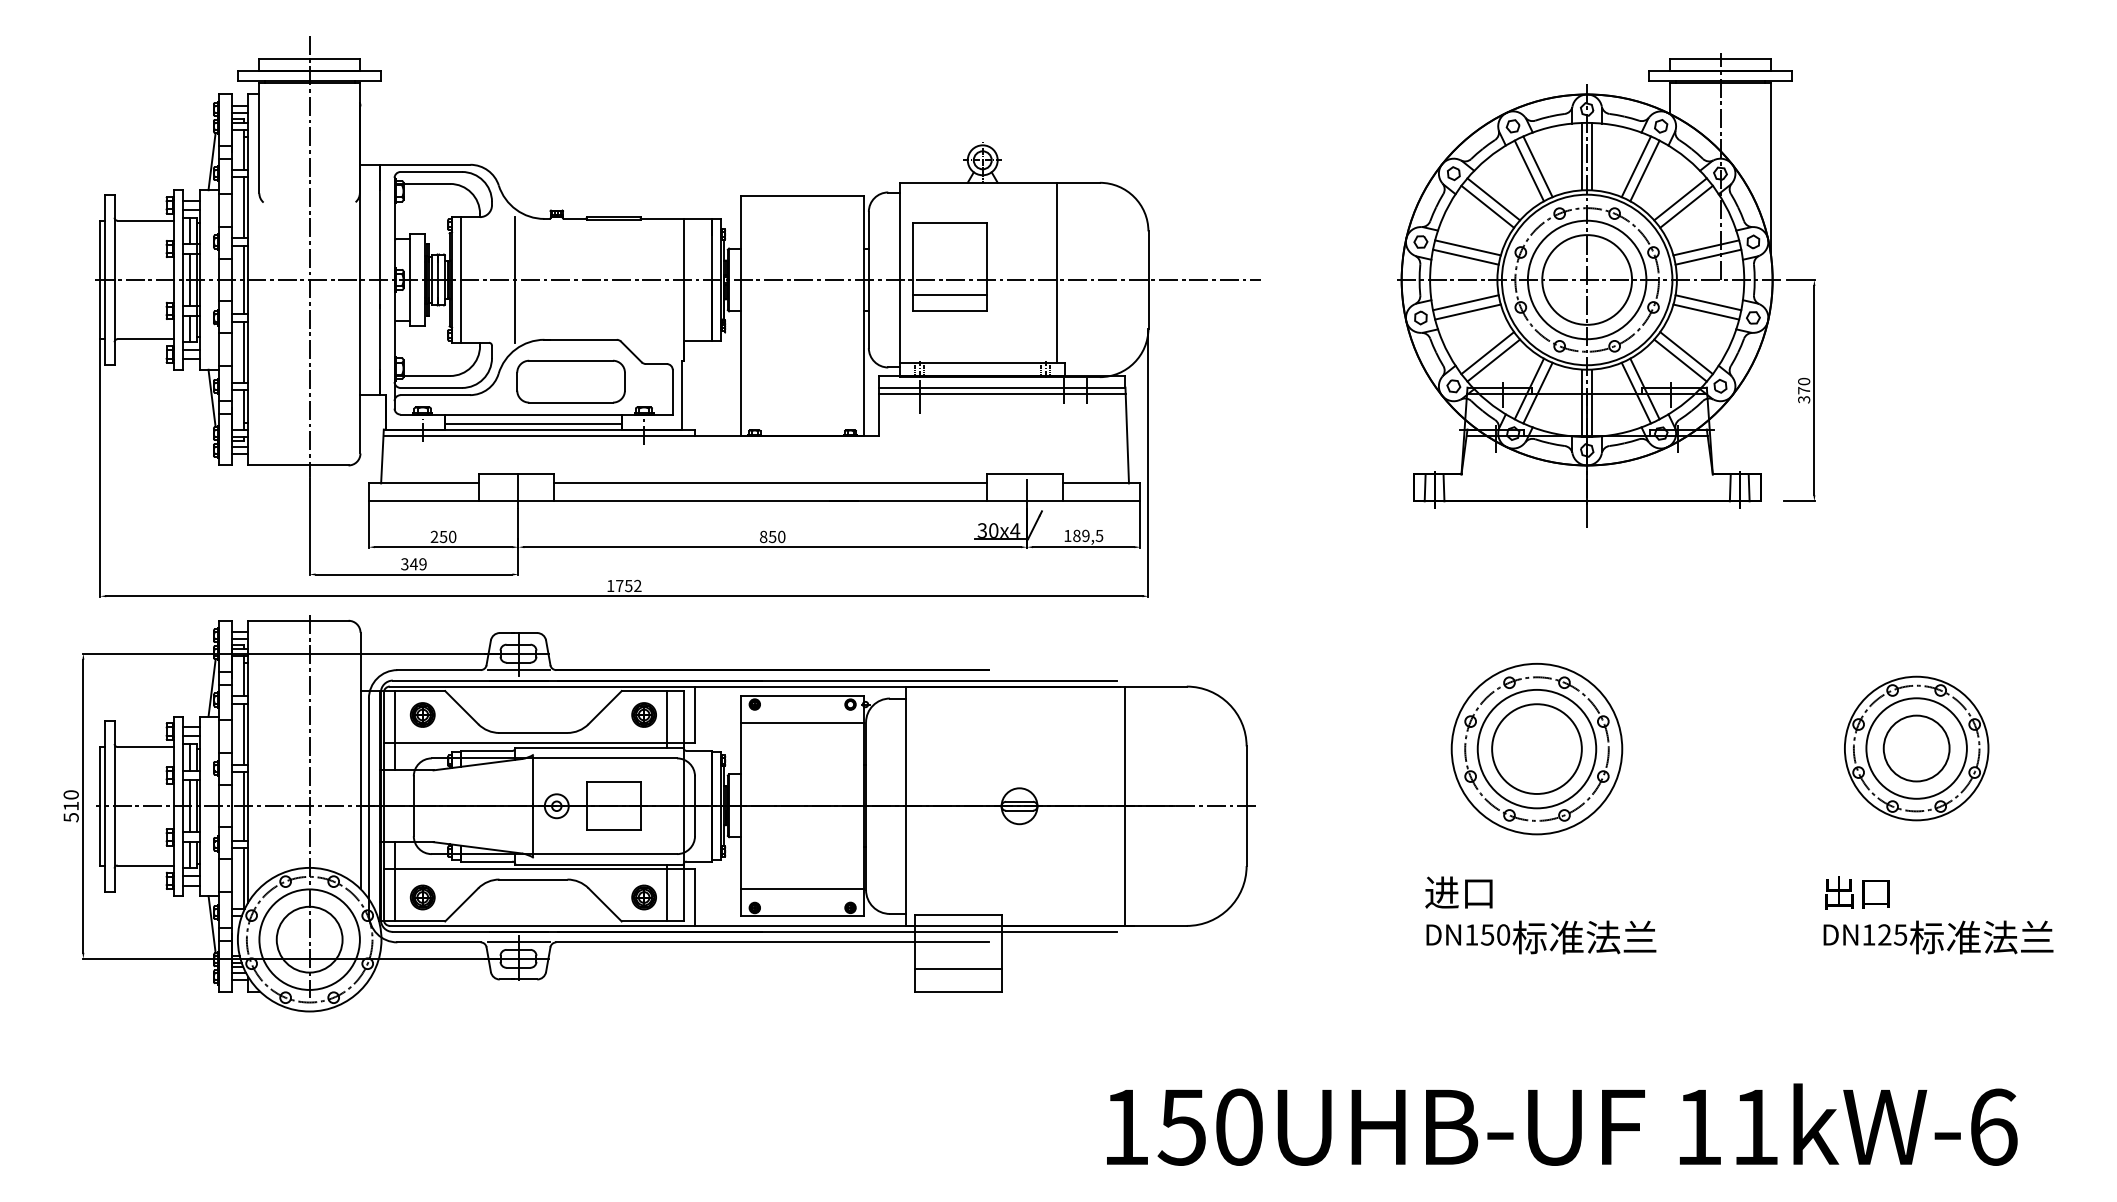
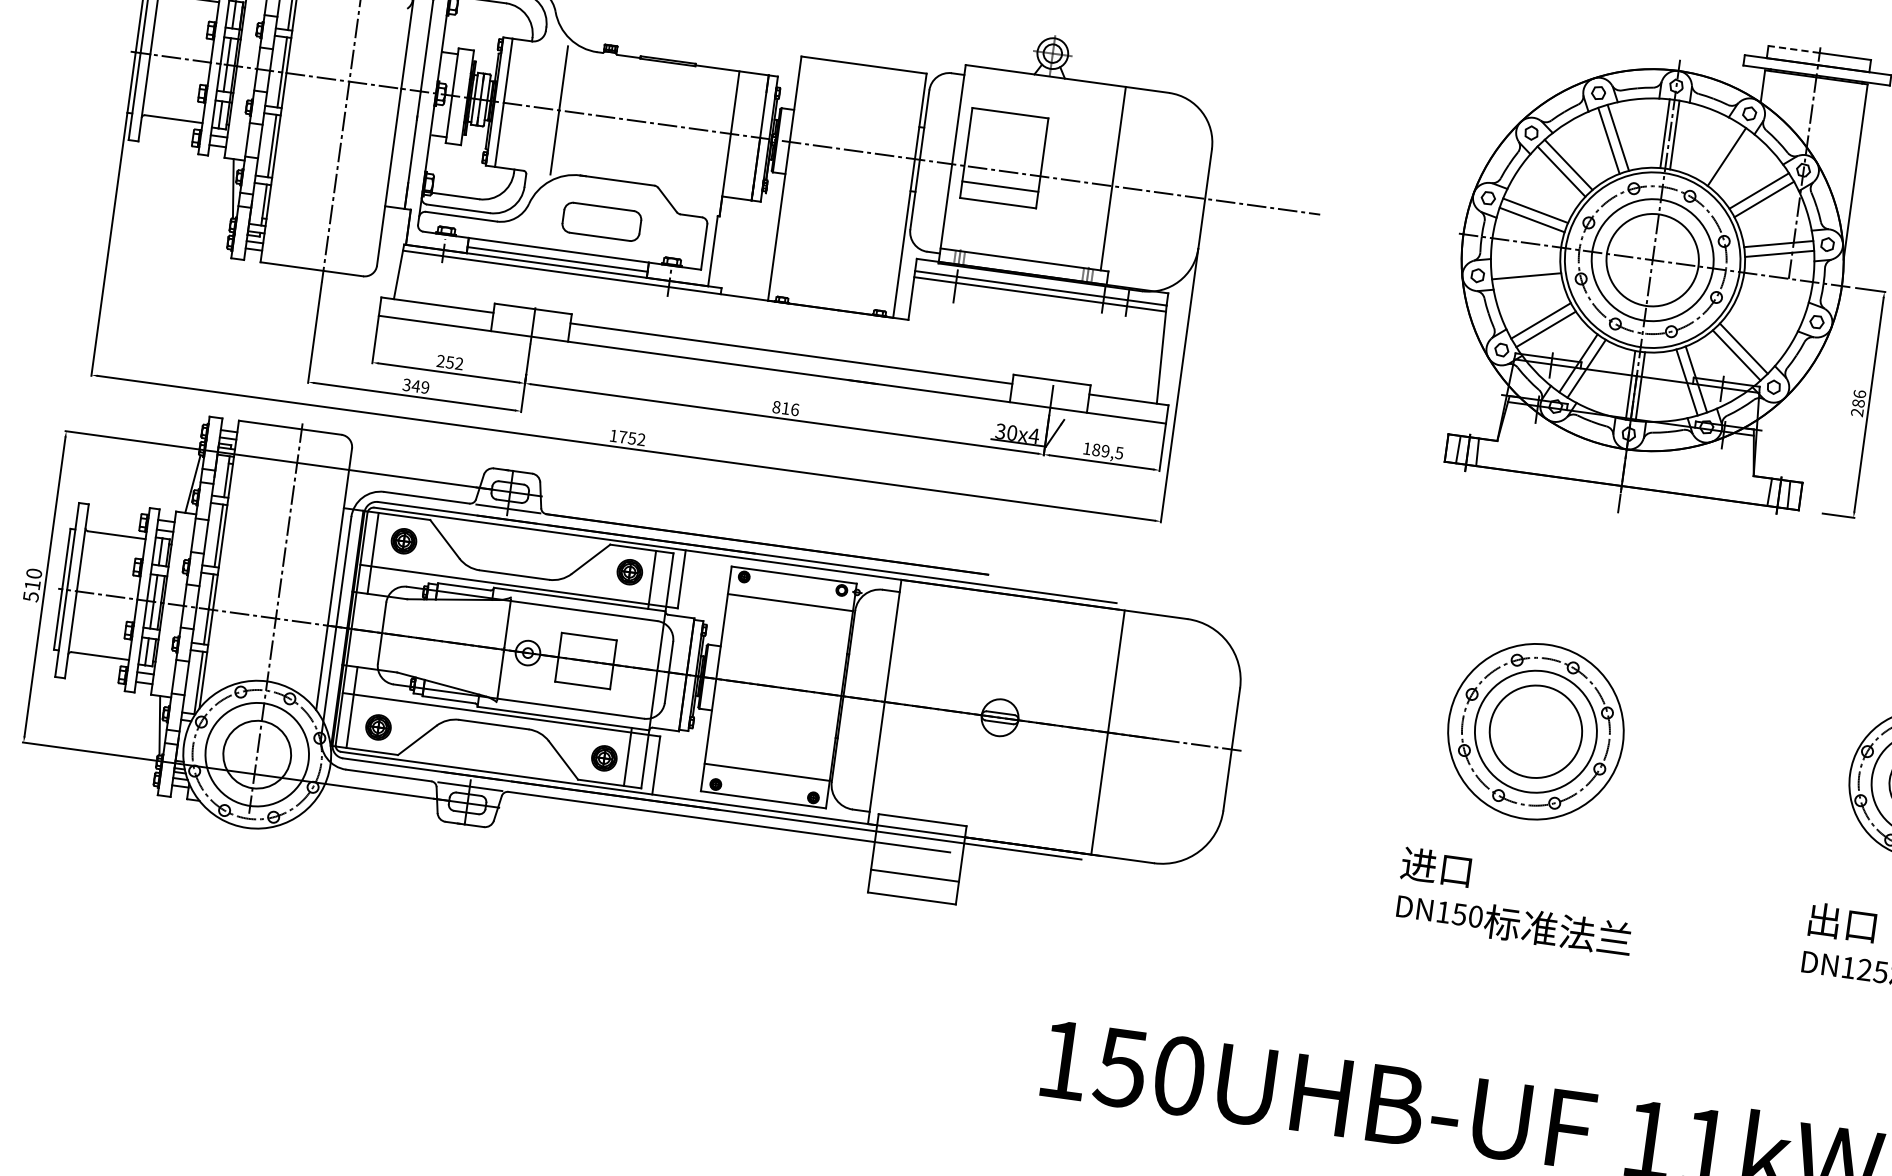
line: (1694, 58) -> (1793, 49), solid -> dashed
line: (1635, 166) -> (1717, 151), removed
line: (1465, 302) -> (1525, 266), removed
line: (1708, 302) -> (1773, 300), removed
line: (1706, 311) -> (1770, 309), removed
part: (570, 381) -> (601, 221), size x0.7
text: (1804, 390) -> (1858, 403), 370 -> 286
text: (452, 536) -> (459, 363), 250 -> 252
text: (776, 536) -> (789, 408), 850 -> 816

